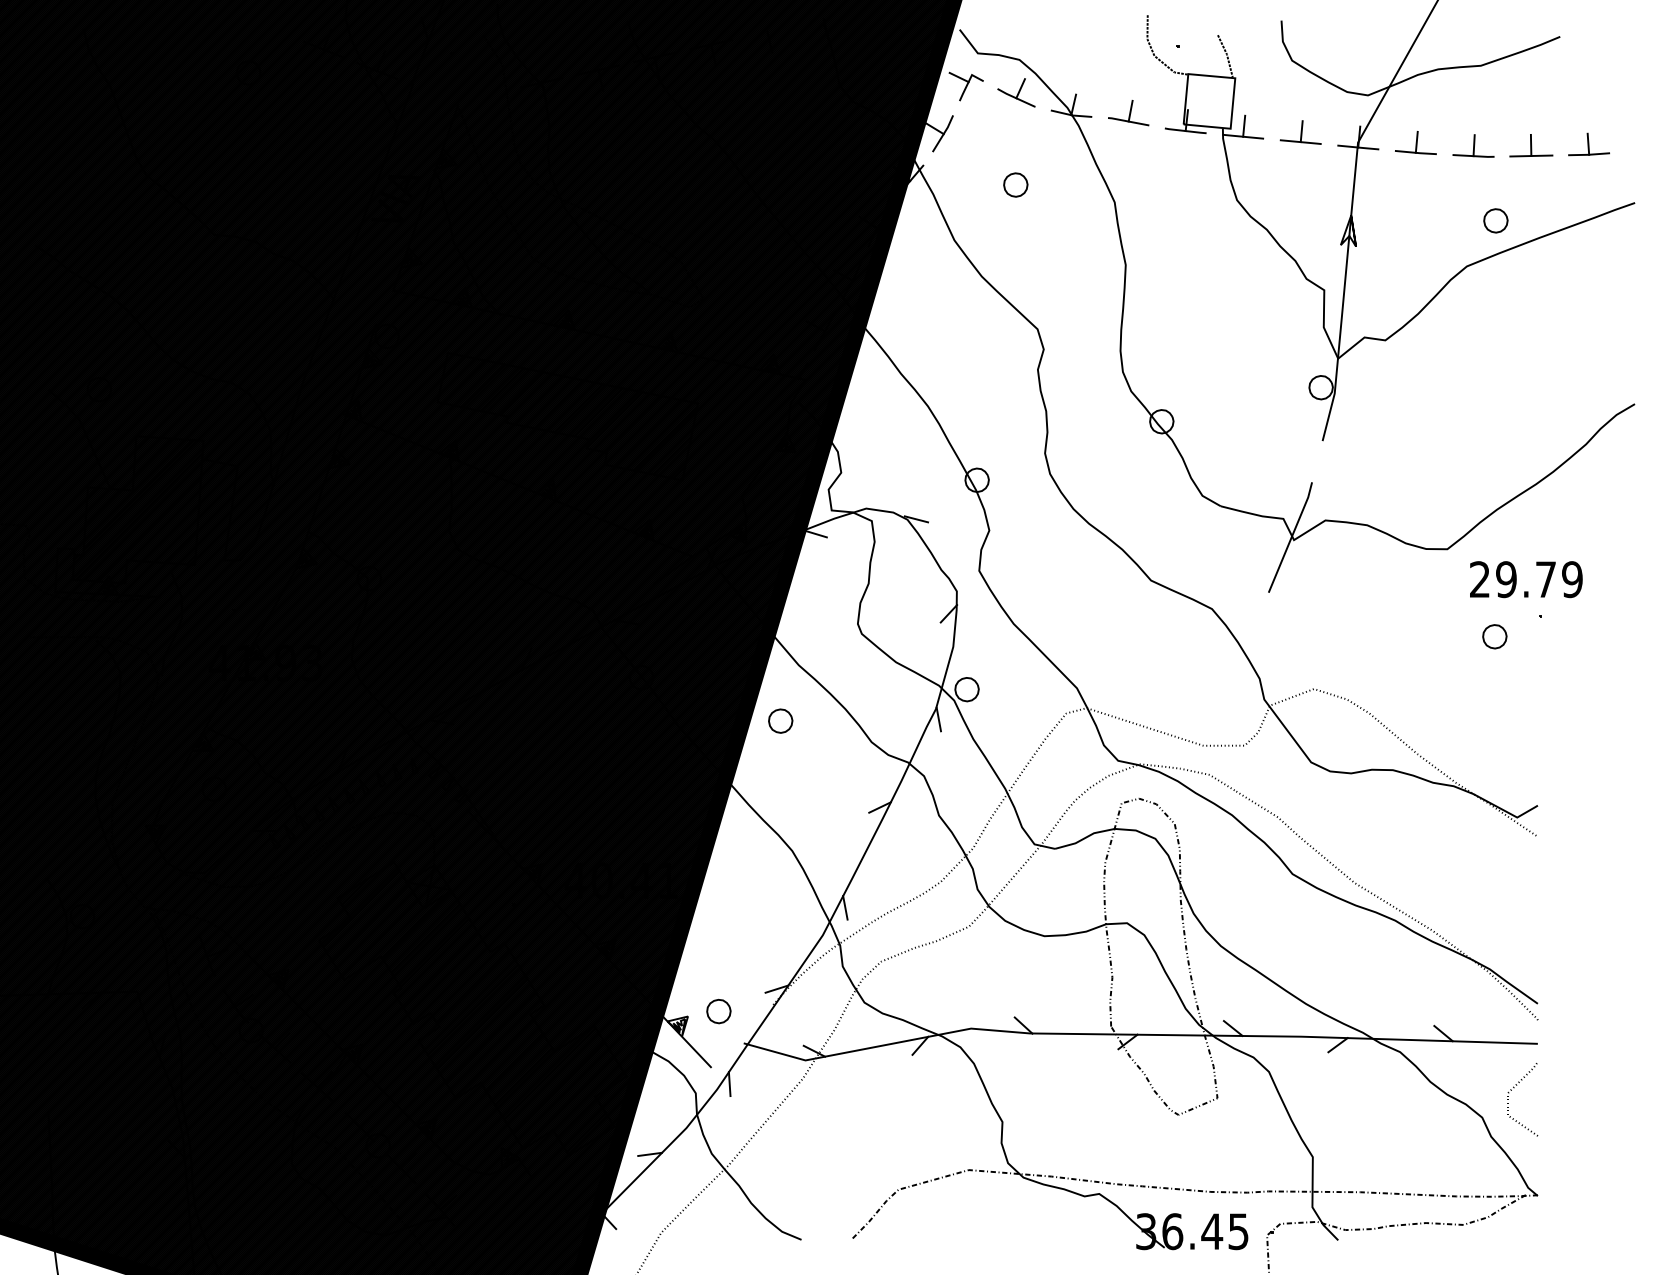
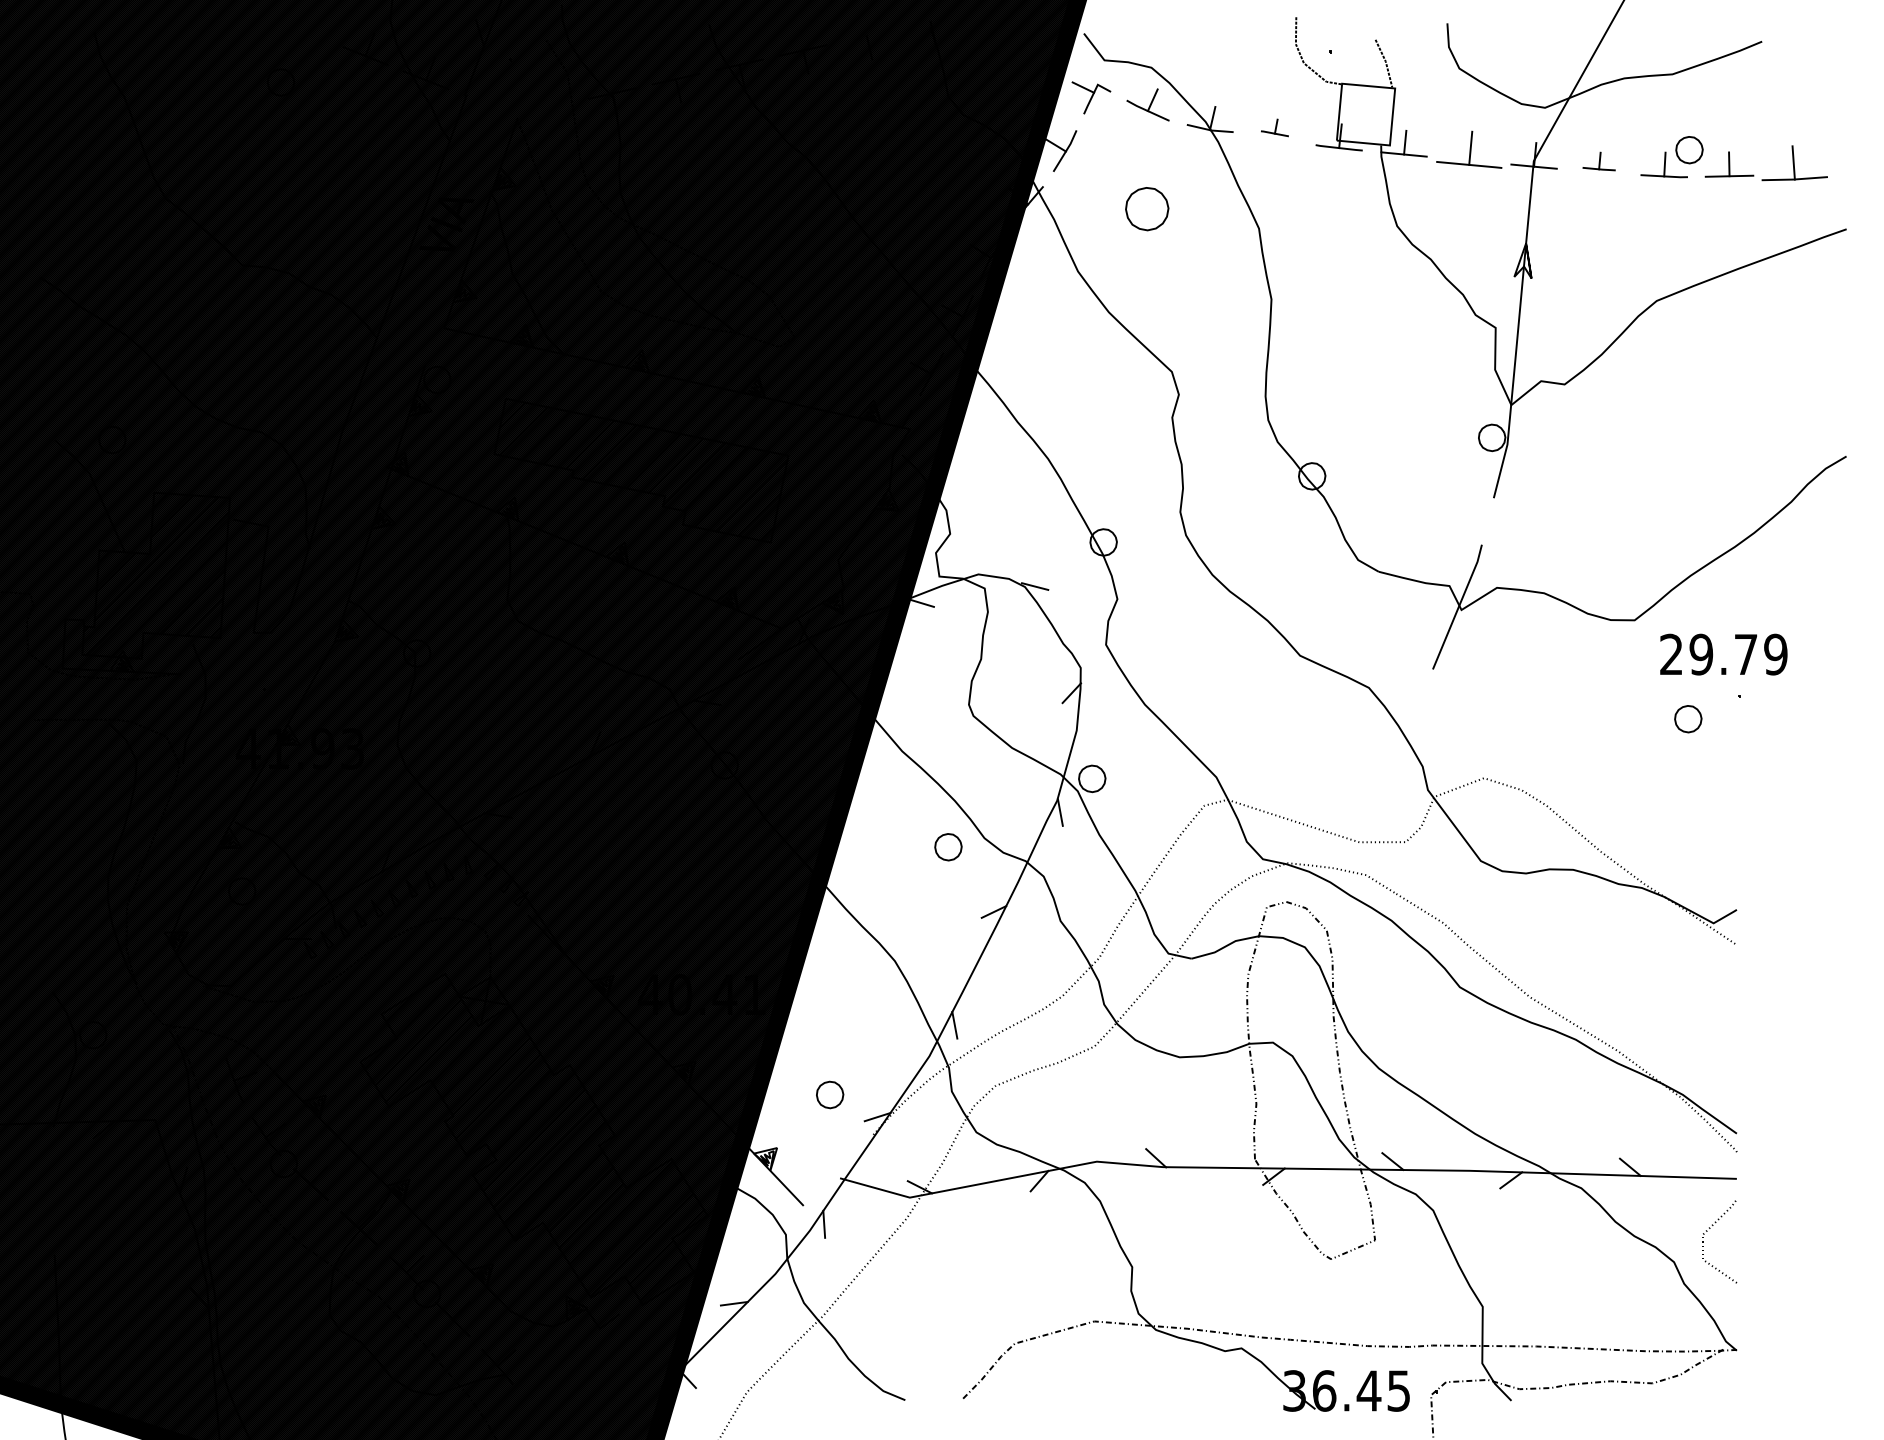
part: (1128, 113) -> (1274, 128), size x0.6
part: (1300, 132) -> (1468, 149), size x1.4
part: (1415, 142) -> (1598, 160), size x0.7
part: (1588, 144) -> (1794, 163), size x1.4
part: (1015, 184) -> (1146, 208), size x1.6
part: (1495, 220) -> (1689, 149), moved
part: (780, 720) -> (948, 846), moved
part: (718, 1011) -> (829, 1094), moved

